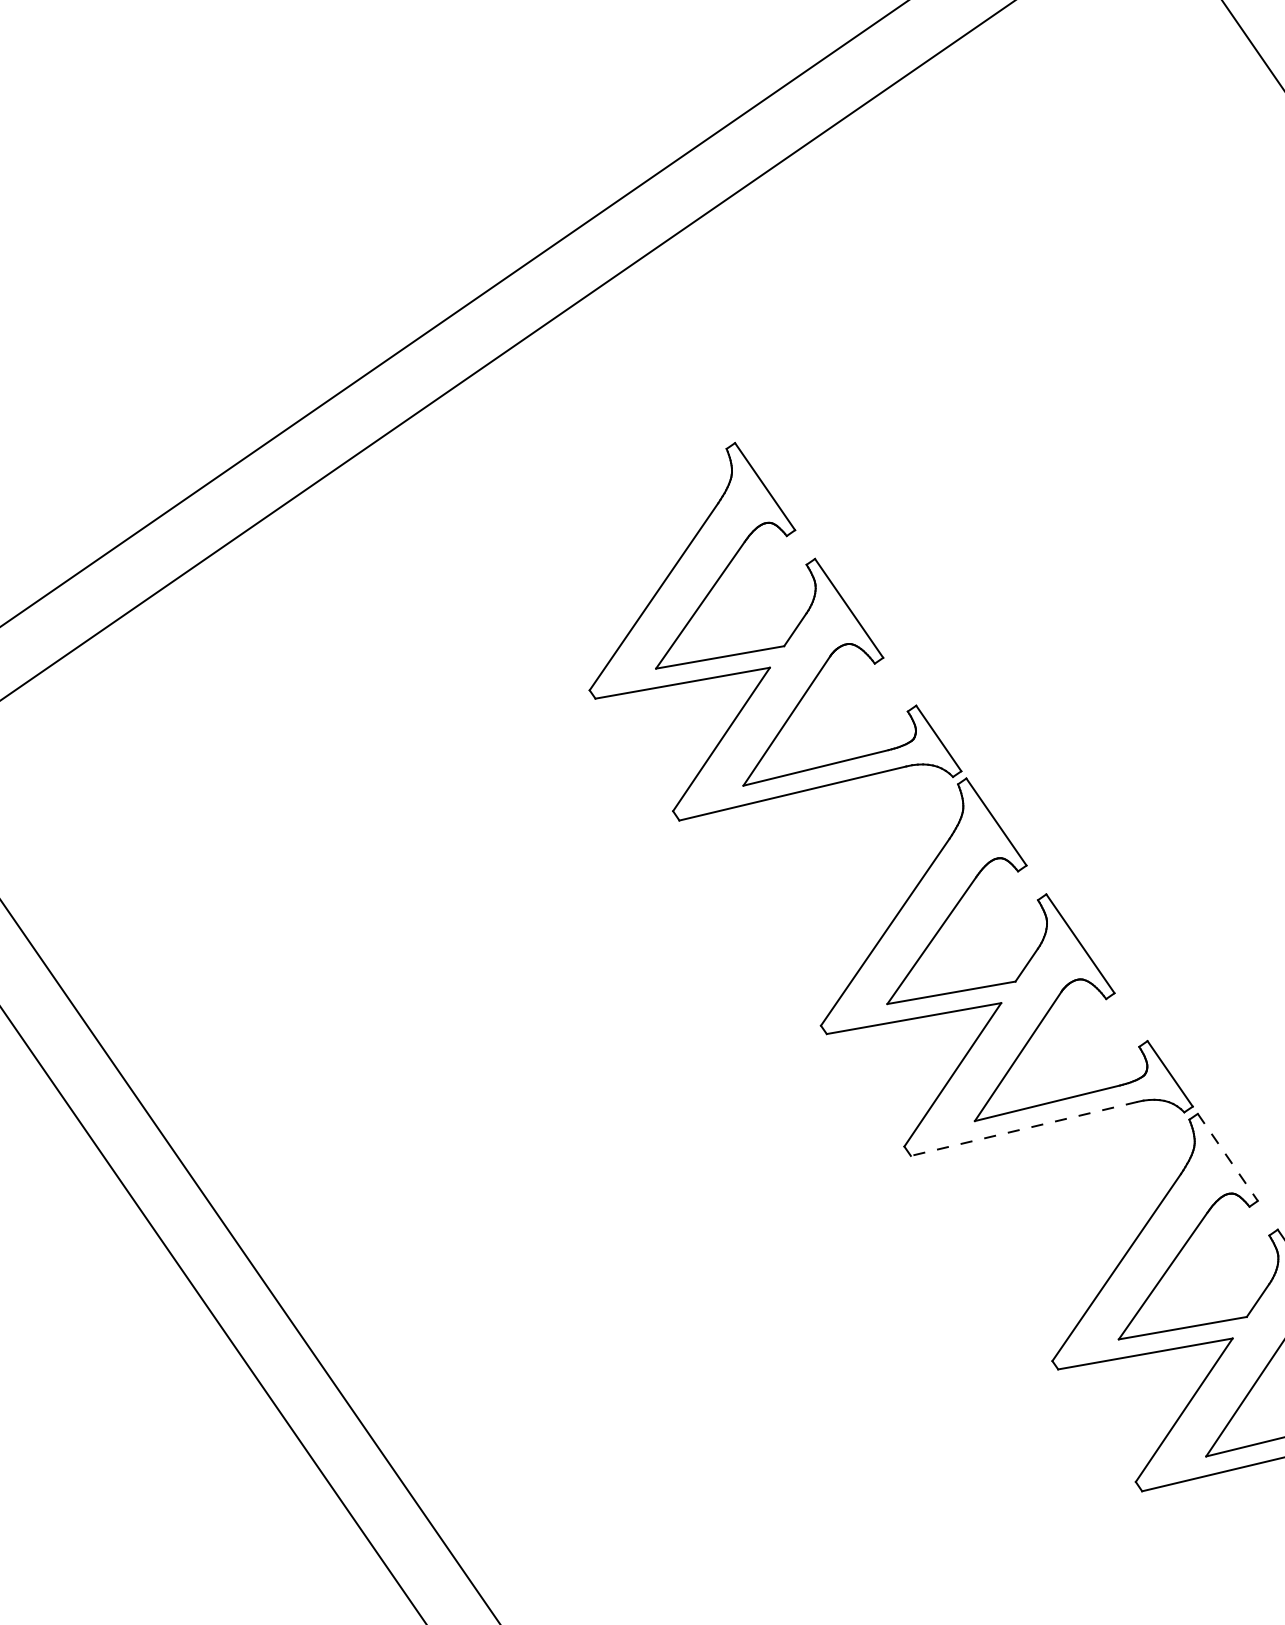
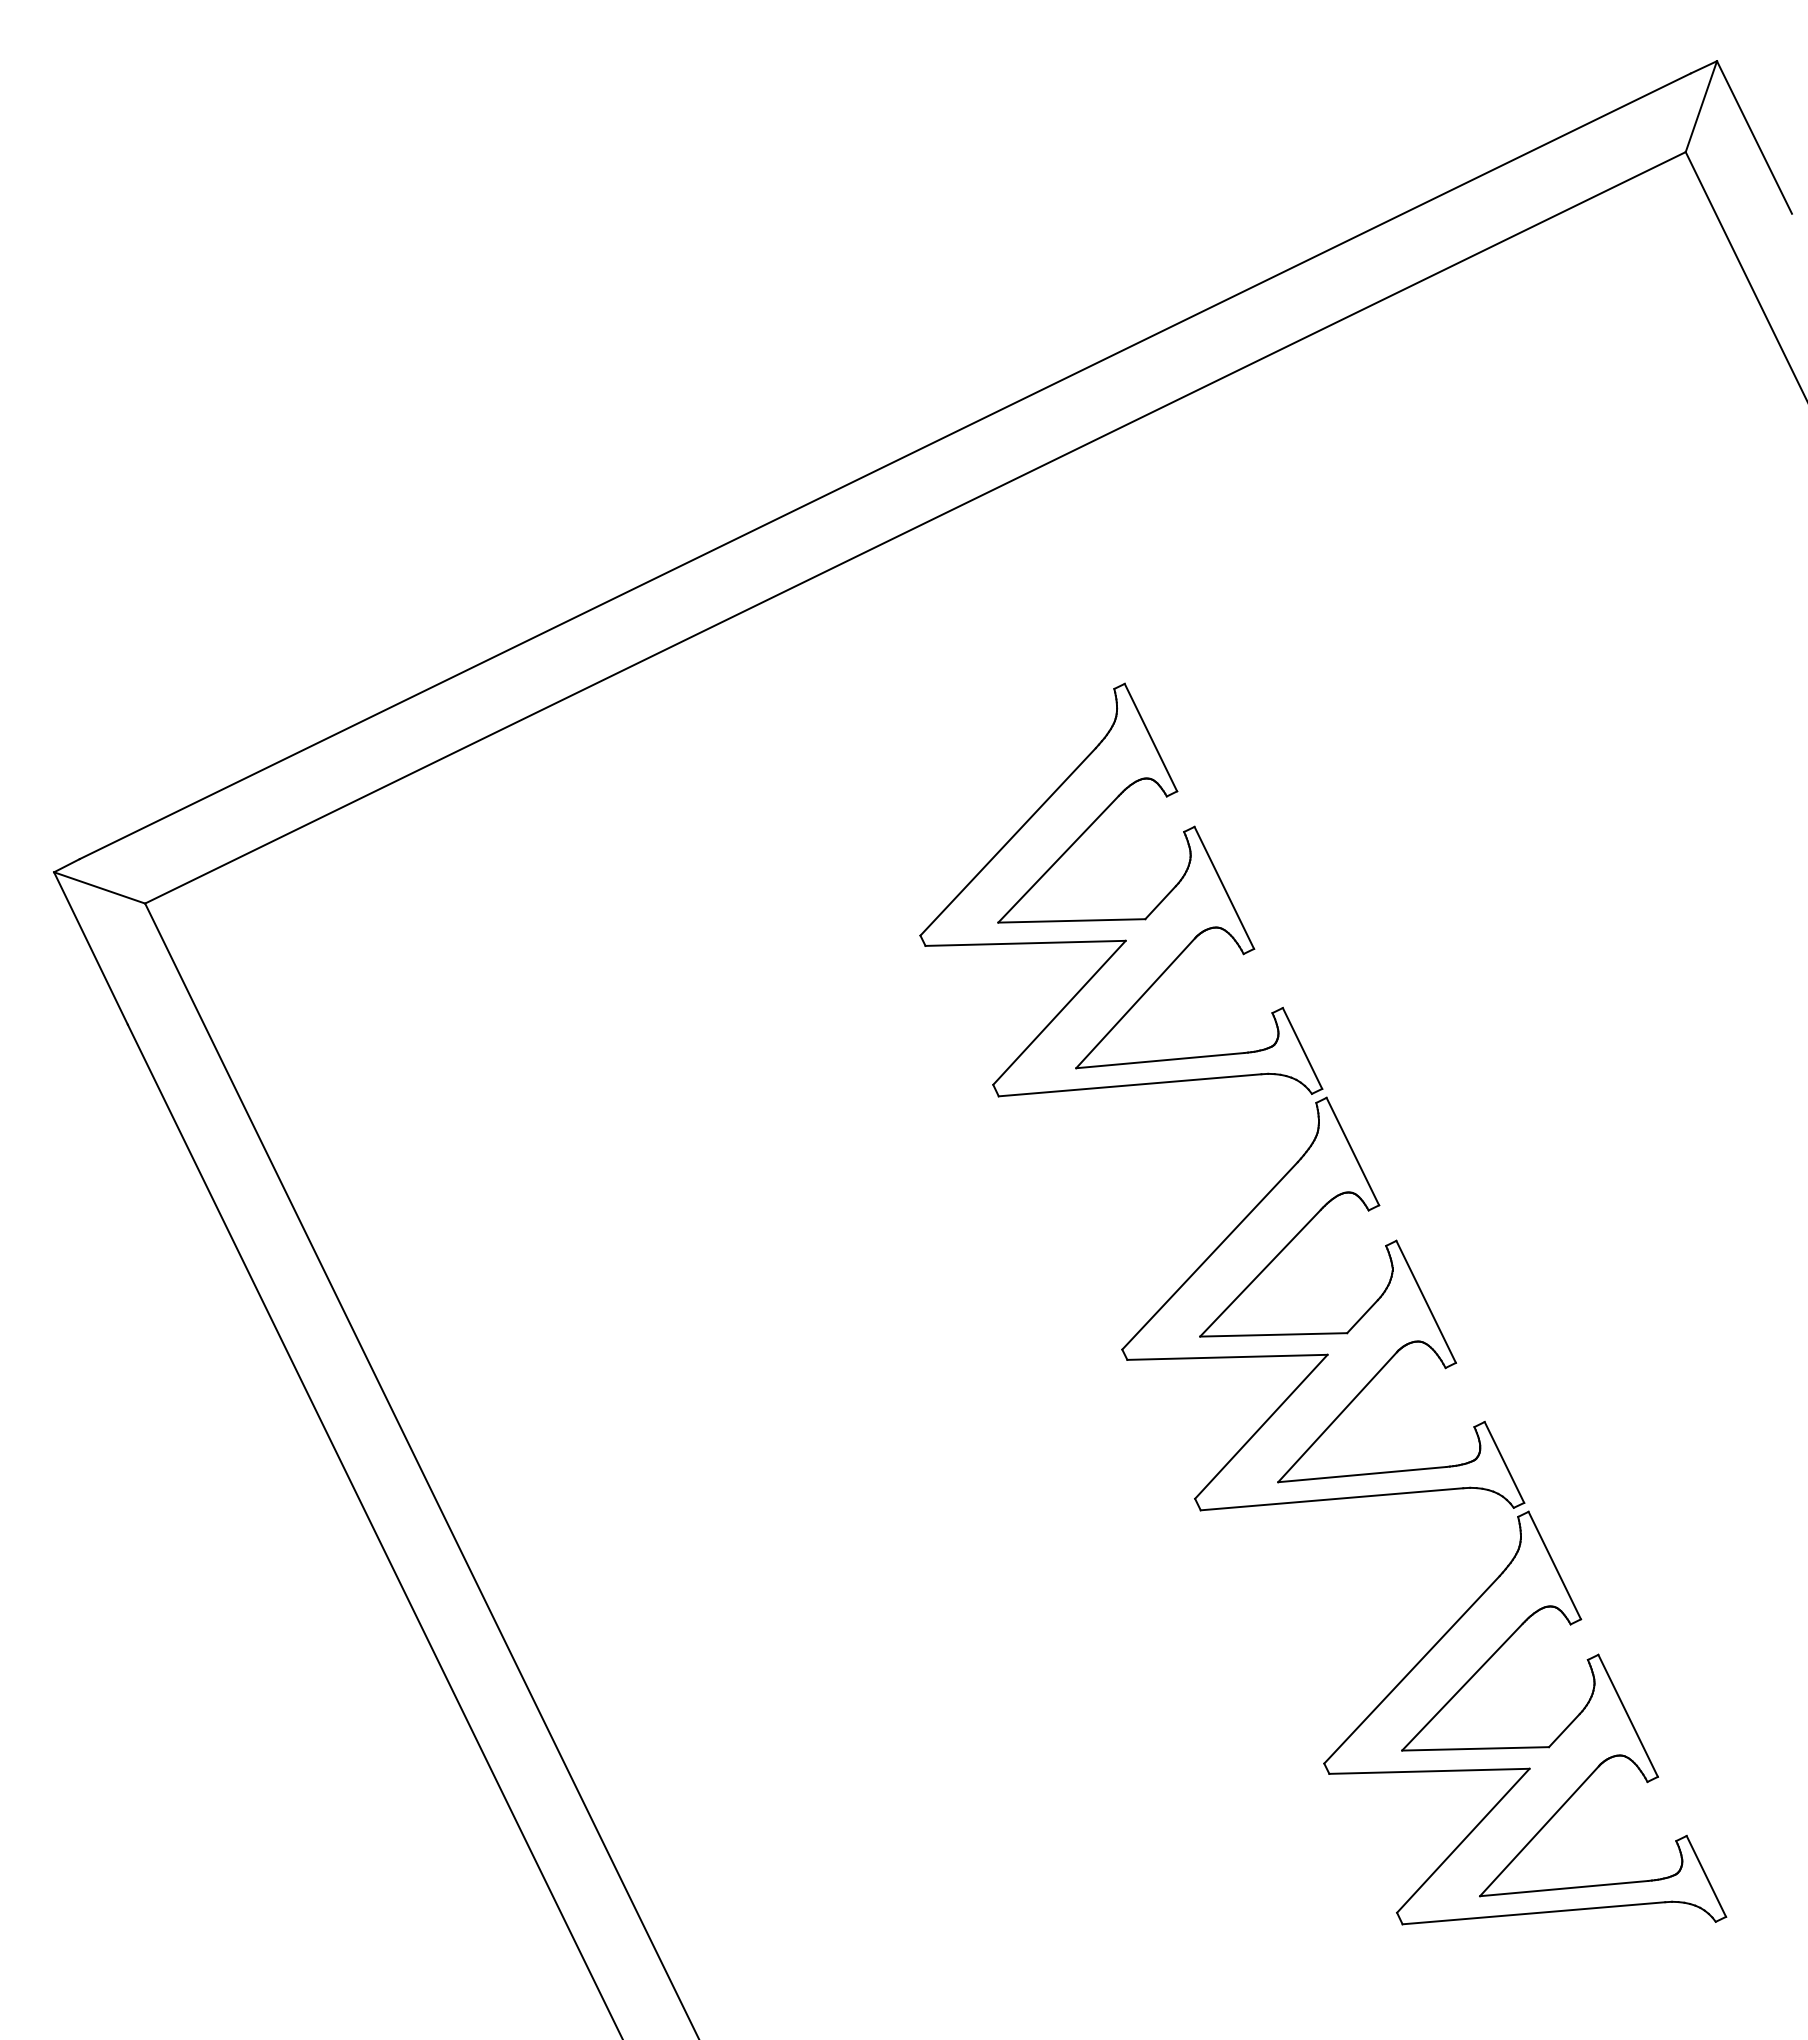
line: (1024, 1129) -> (1332, 1499), dashed -> solid
line: (1227, 1157) -> (1554, 1565), dashed -> solid

